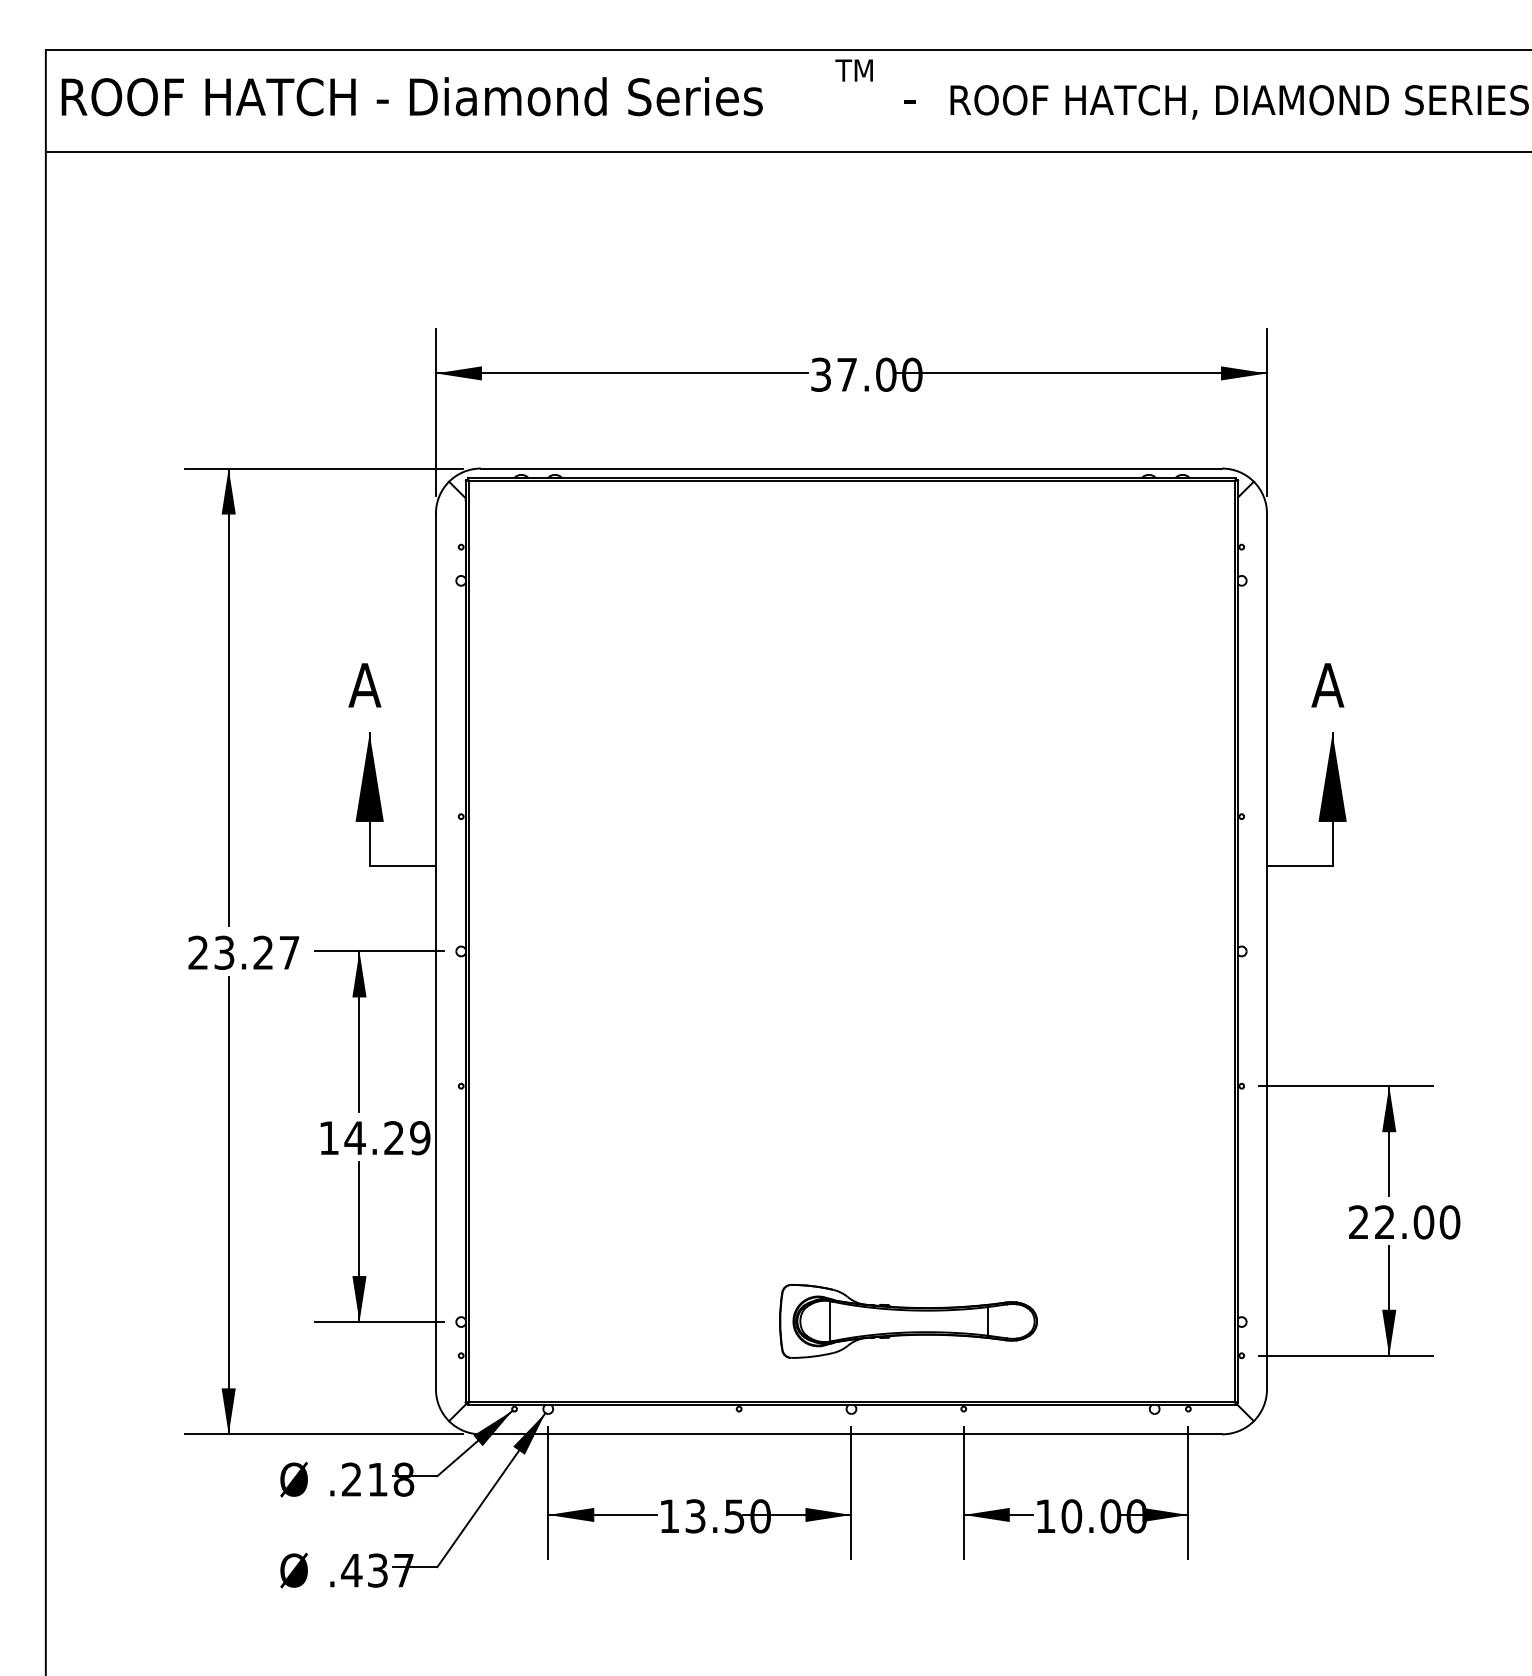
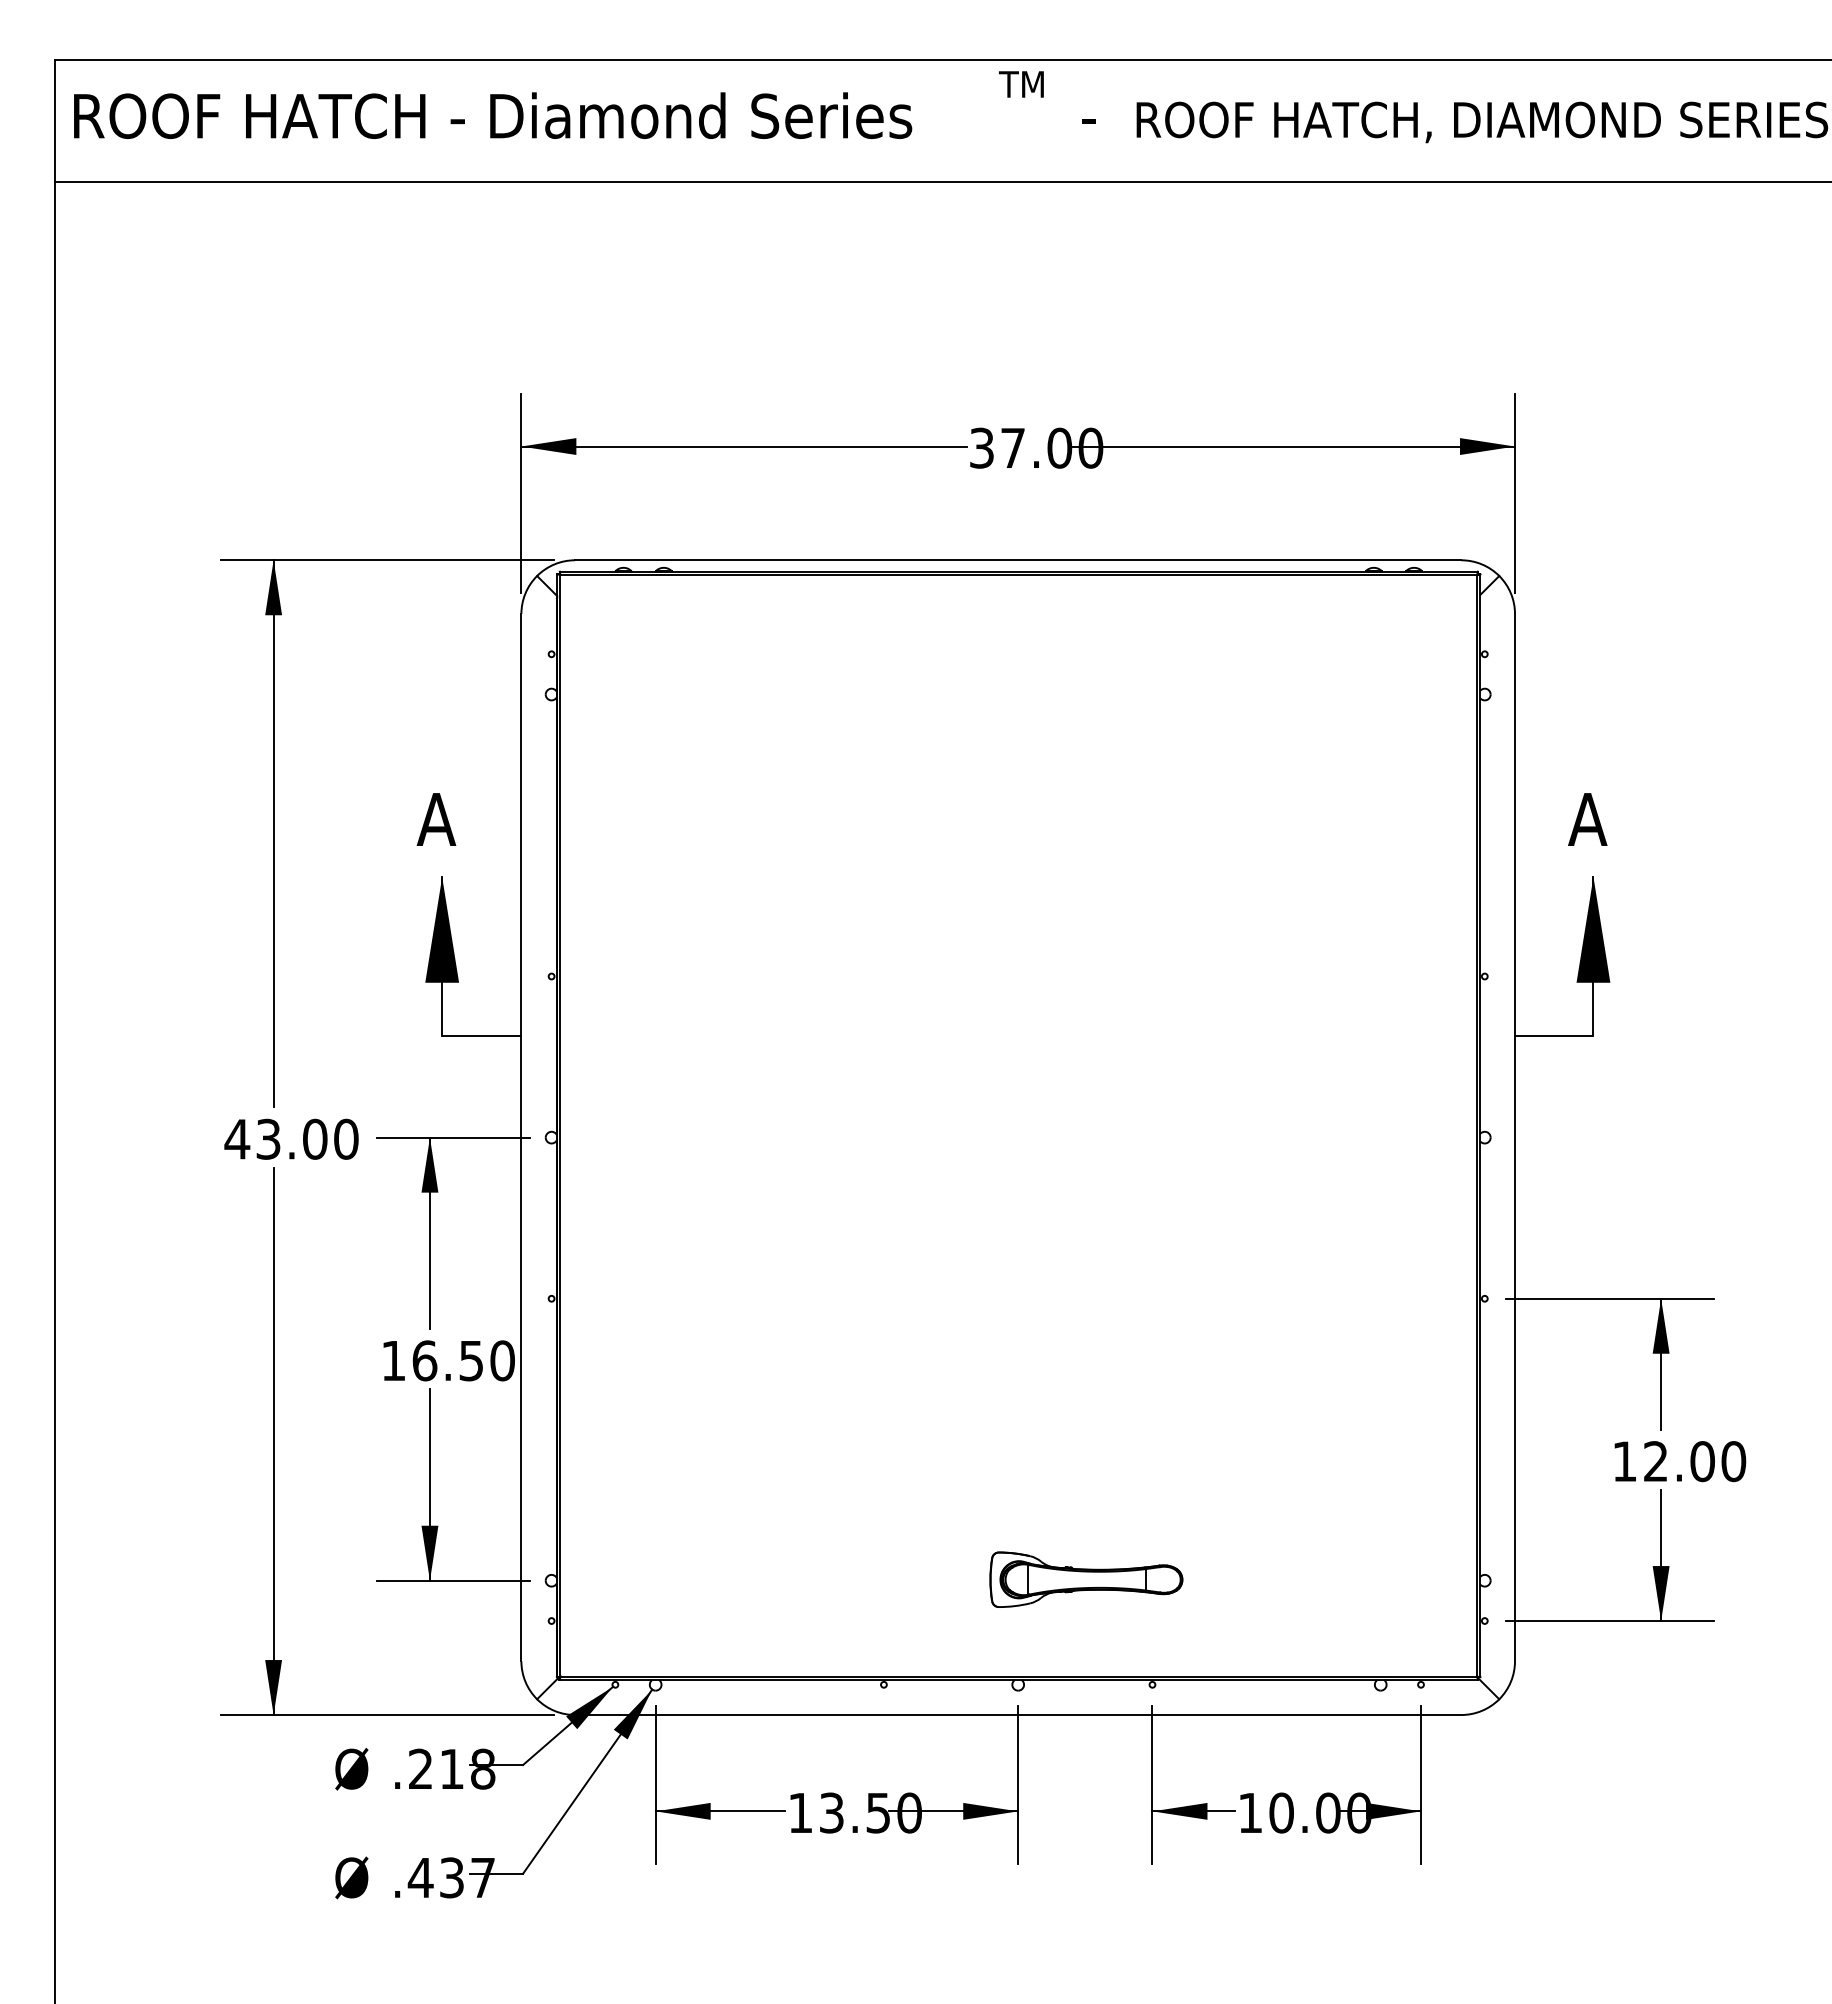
text: (243, 952) -> (291, 1138), 23.27 -> 43.00
text: (386, 1137) -> (462, 1360), 14.29 -> 16.50
text: (1358, 1222) -> (1624, 1461), 22.00 -> 12.00
part: (908, 1321) -> (1086, 1579), size x0.62

